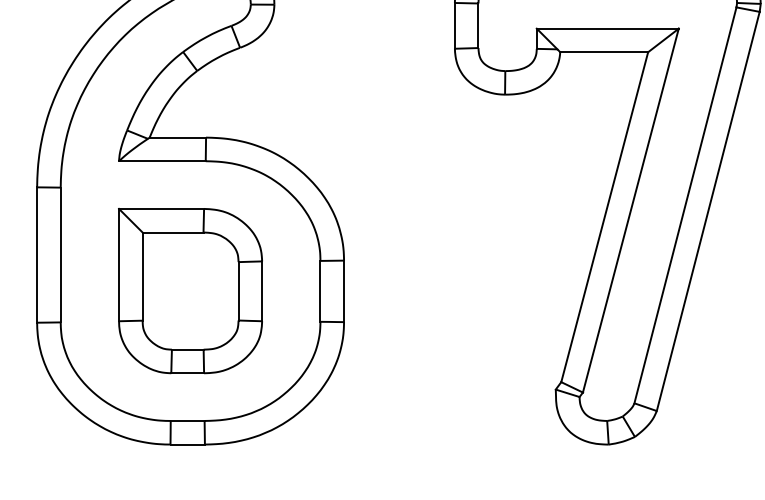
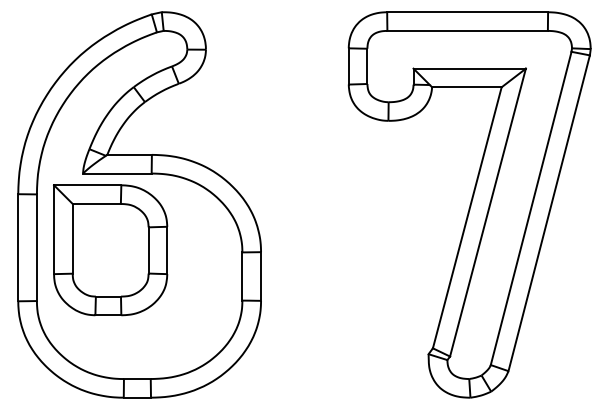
part: (190, 291) -> (110, 250), moved

